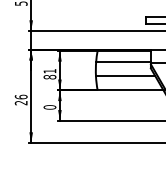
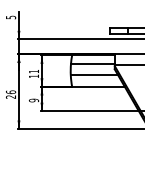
text: (49, 77) -> (33, 76), 81 -> 11
text: (50, 107) -> (34, 100), 0 -> 9

